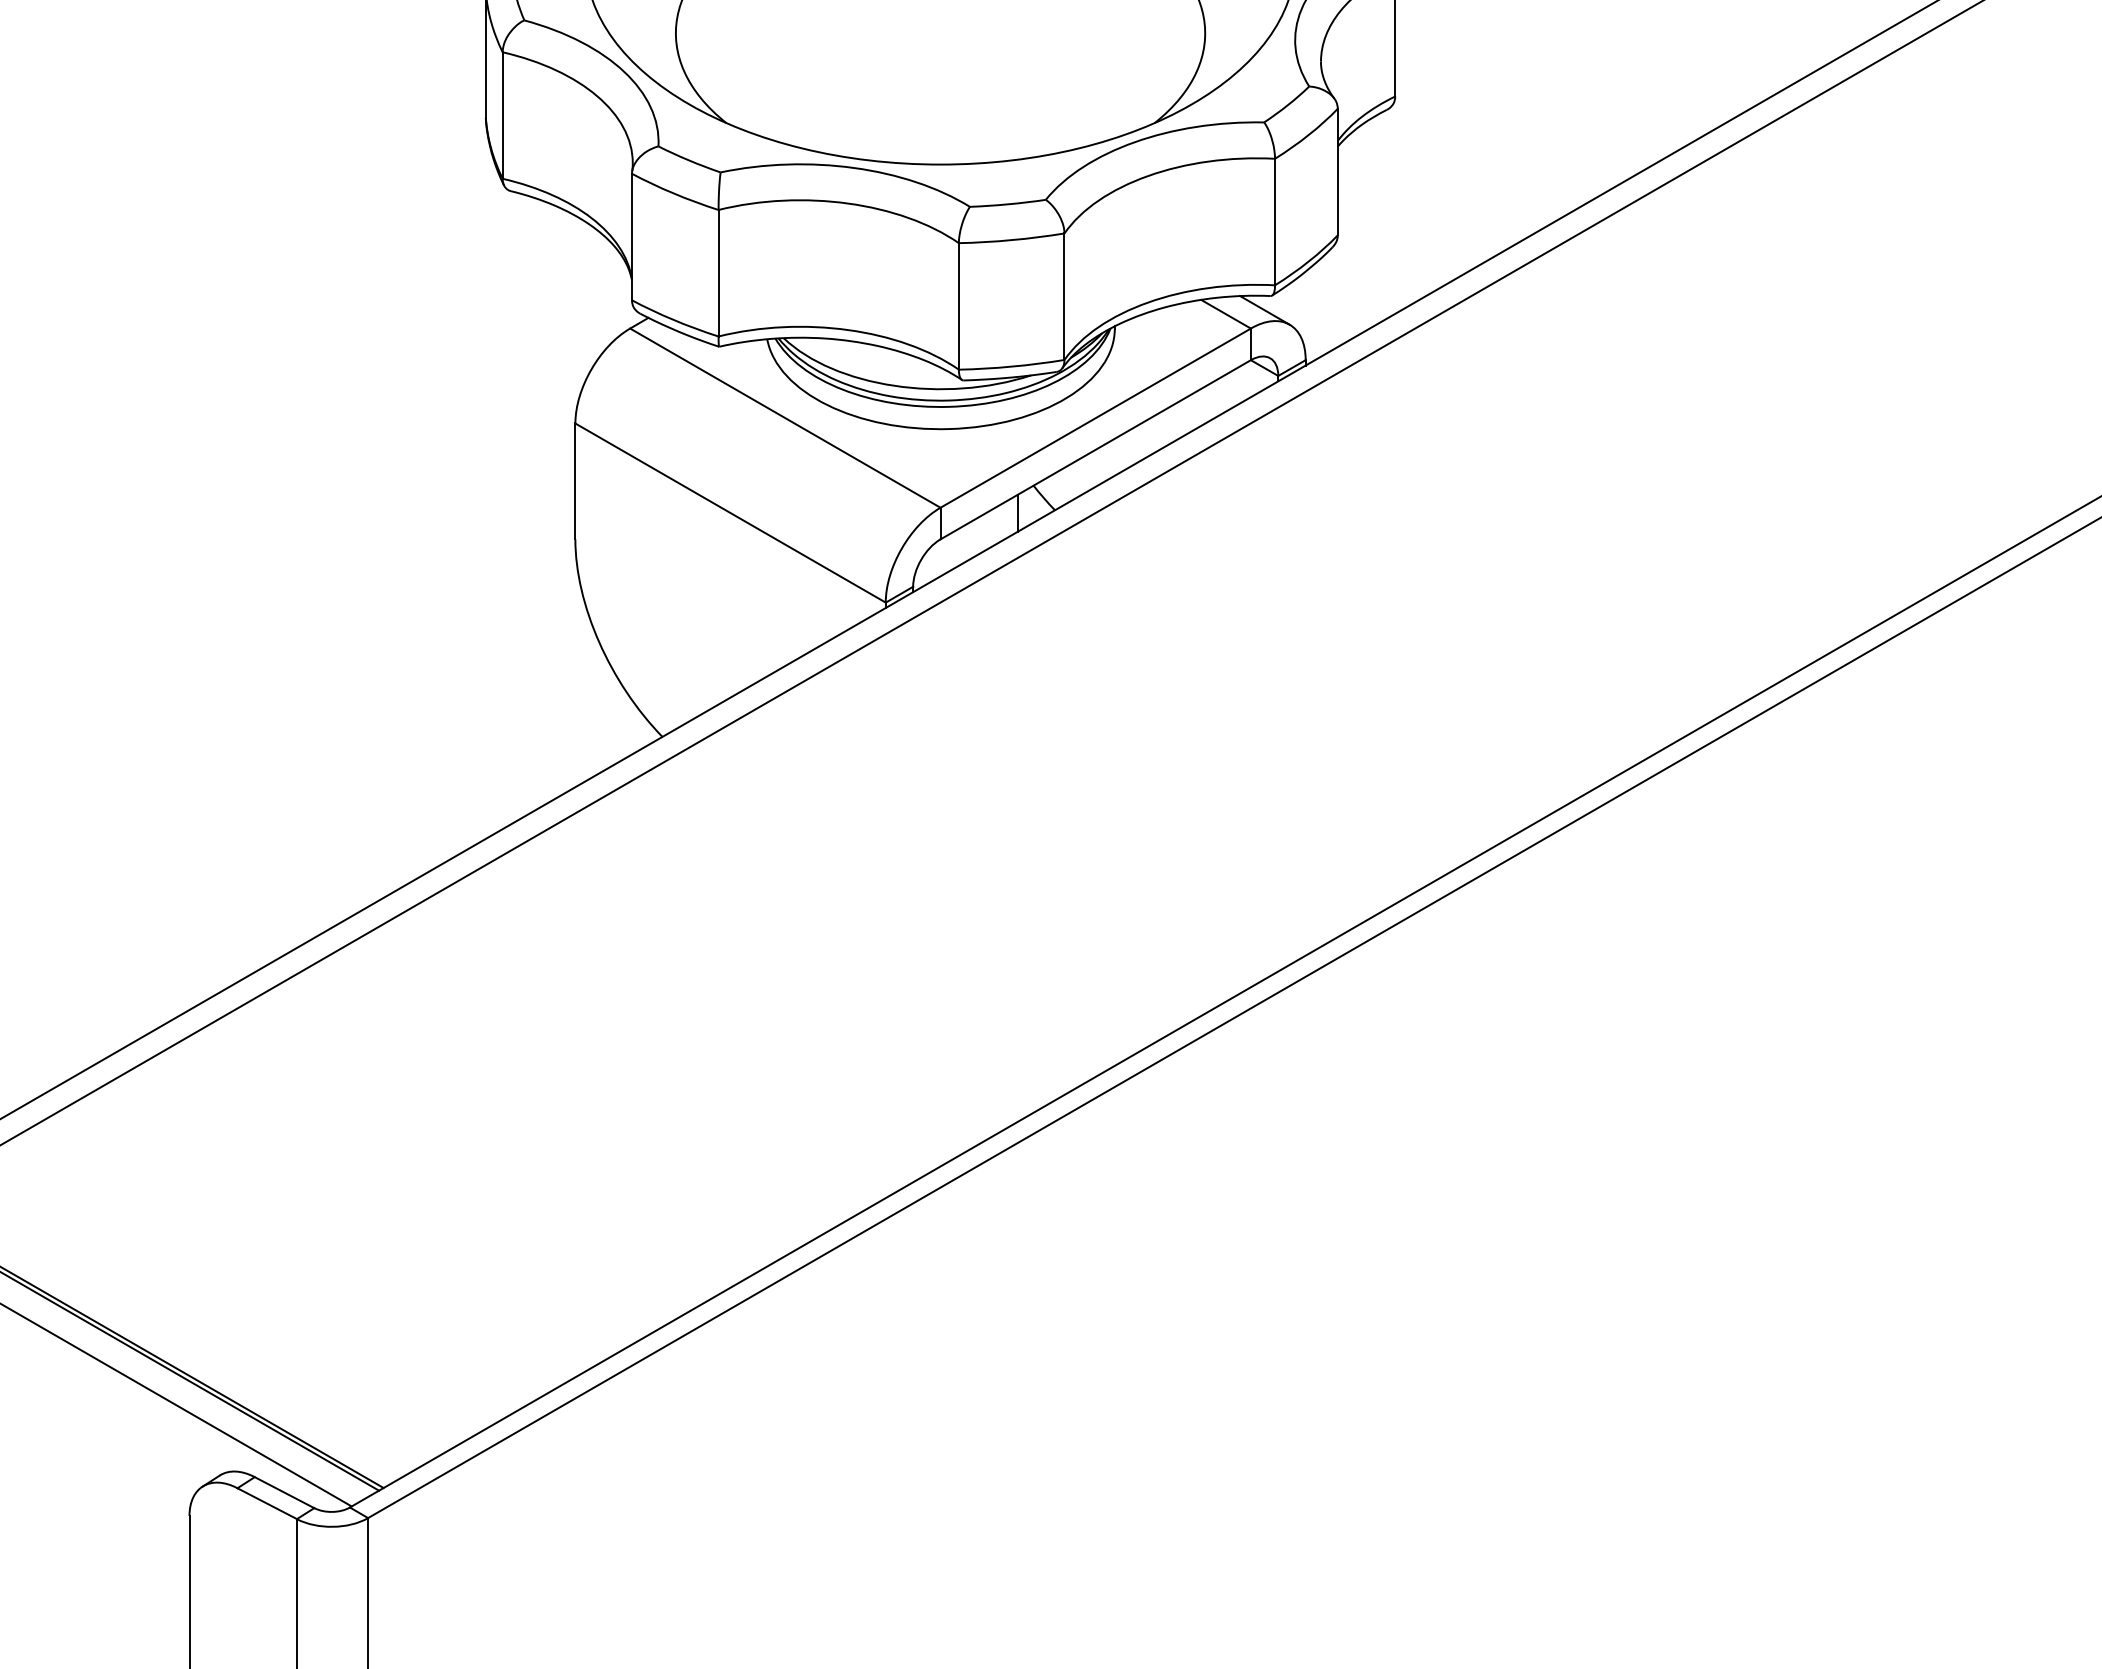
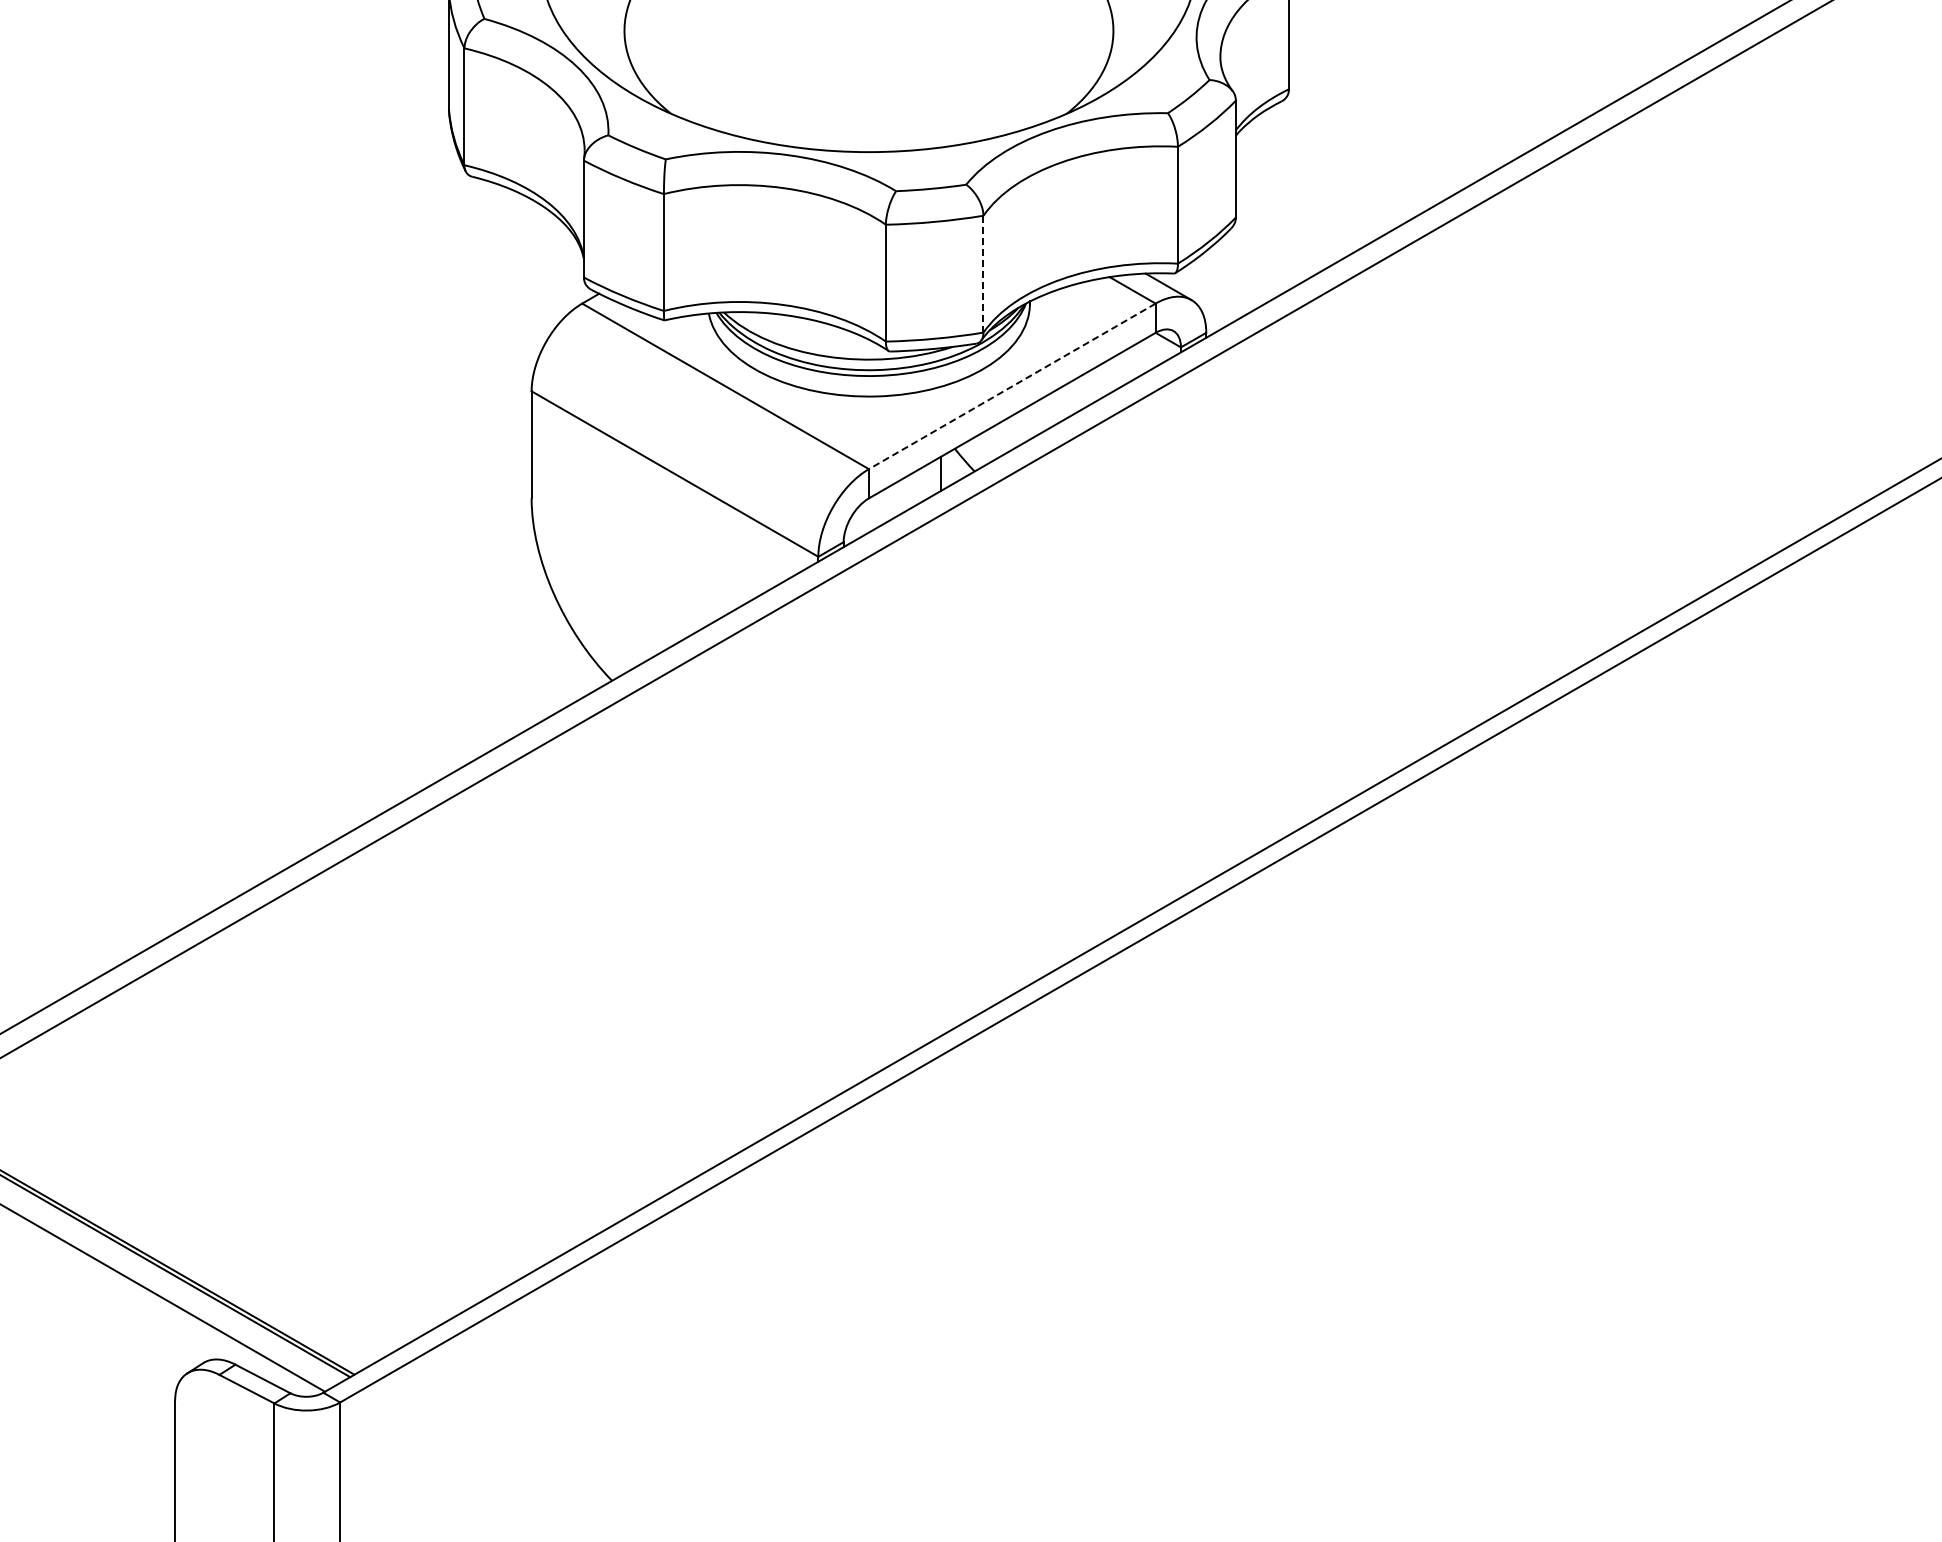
line: (1064, 295) -> (983, 273), solid -> dashed
line: (1095, 418) -> (1012, 386), solid -> dashed

